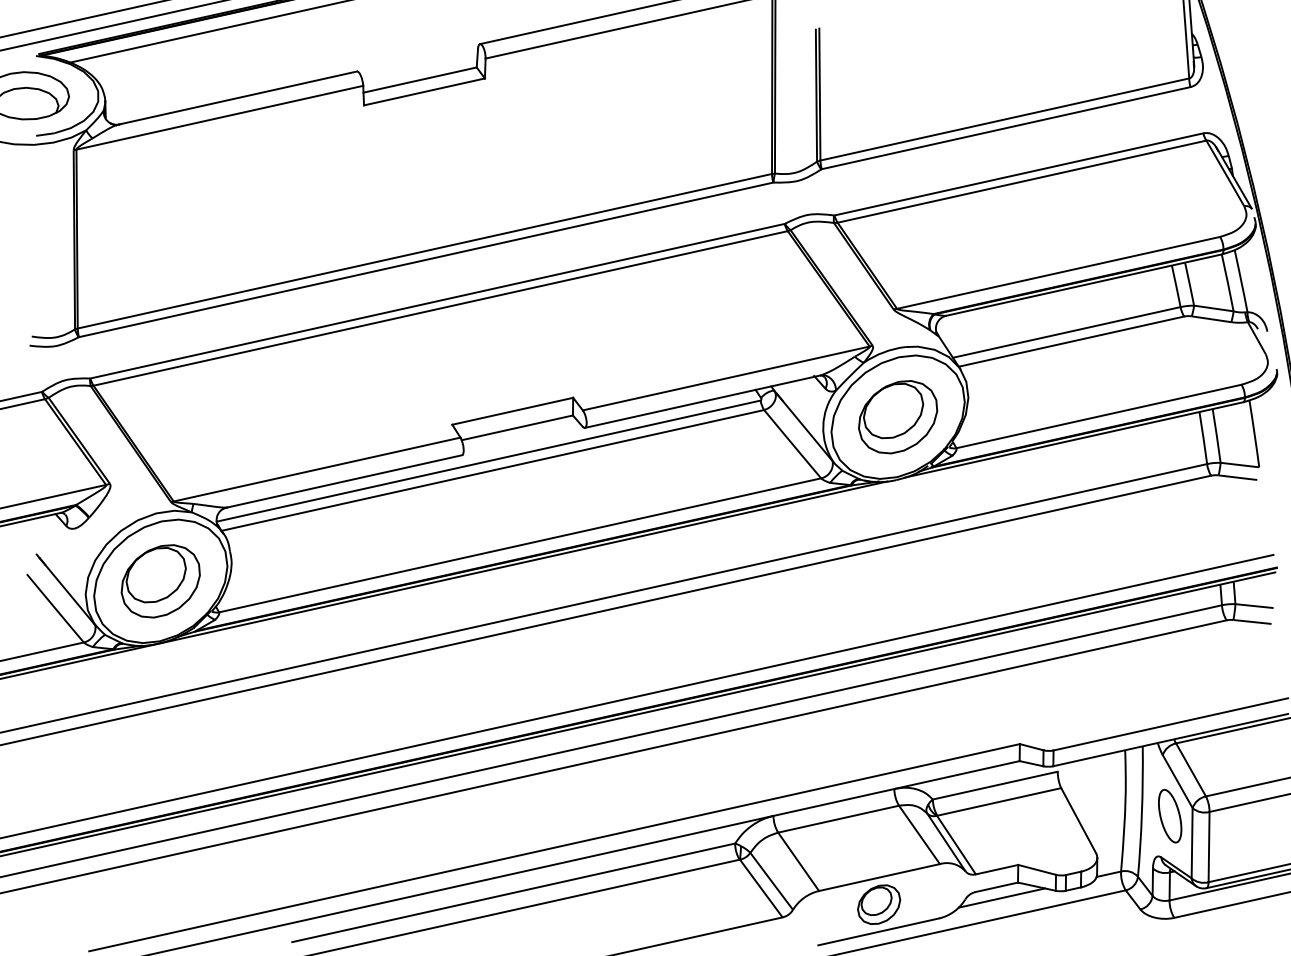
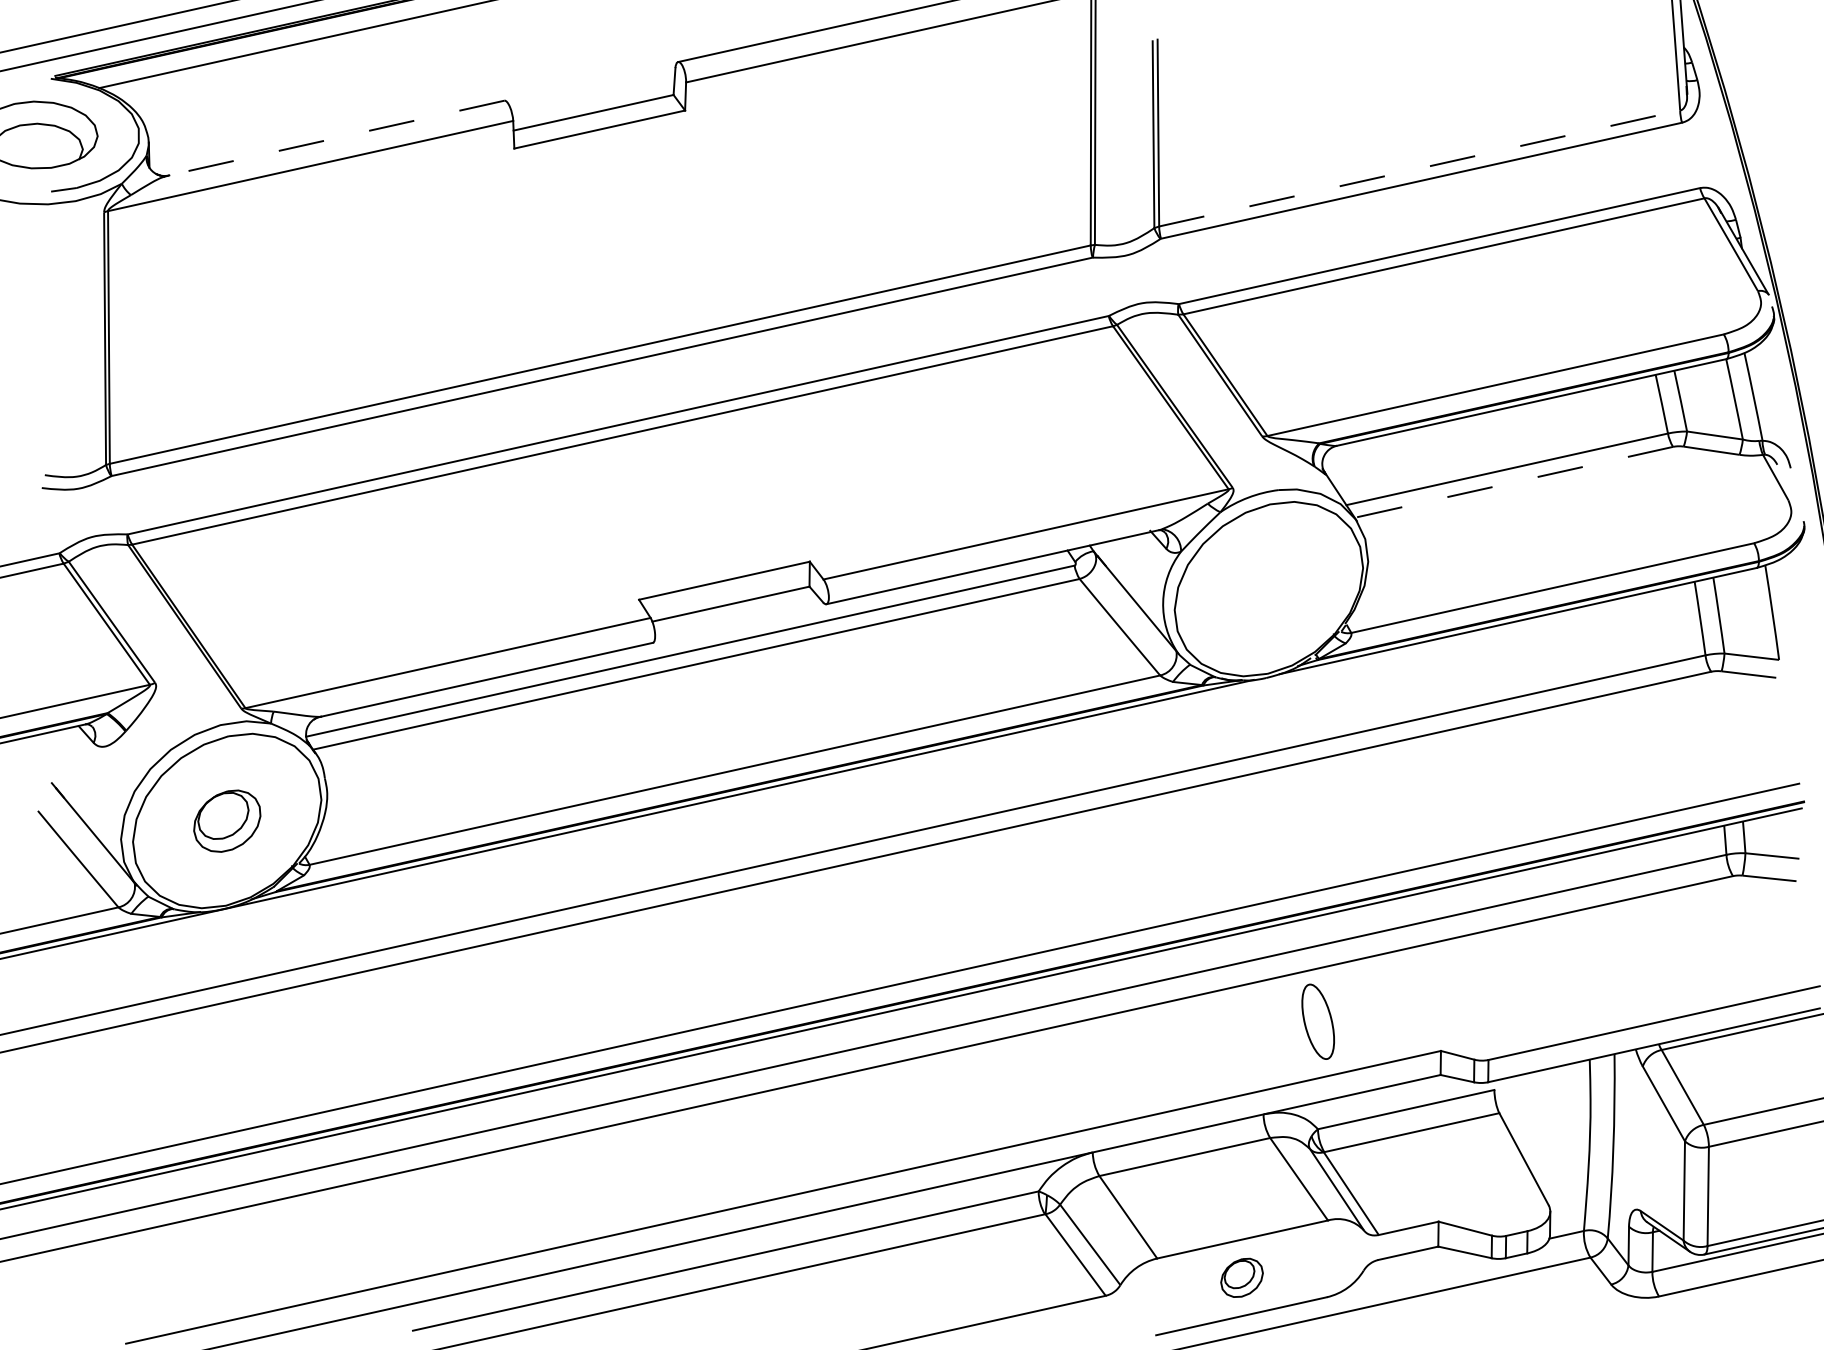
line: (238, 98) -> (336, 138), solid -> dashed
line: (1004, 119) -> (1419, 168), solid -> dashed
line: (1071, 341) -> (1513, 482), solid -> dashed
part: (897, 417) -> (1268, 589), removed
part: (161, 581) -> (227, 821), size x0.6
part: (1169, 815) -> (1317, 1021), moved
line: (1001, 898) -> (1415, 1268), removed
part: (878, 904) -> (1241, 1277), size x0.7

